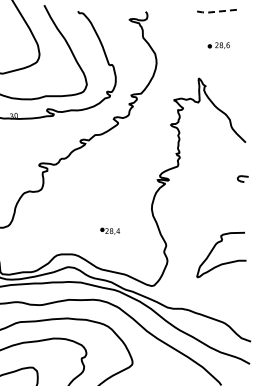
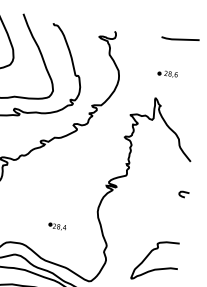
line: (216, 11) -> (179, 39), dashed -> solid
part: (218, 45) -> (167, 73), moved

